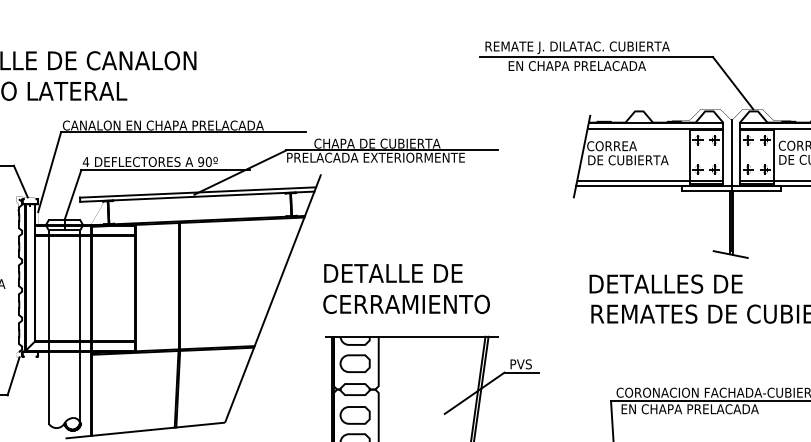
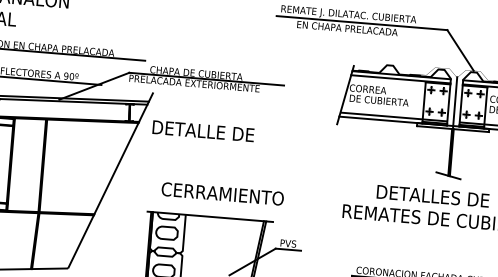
text: (393, 273) -> (203, 131), moved
text: (665, 283) -> (432, 195), moved
text: (406, 303) -> (222, 193), moved

